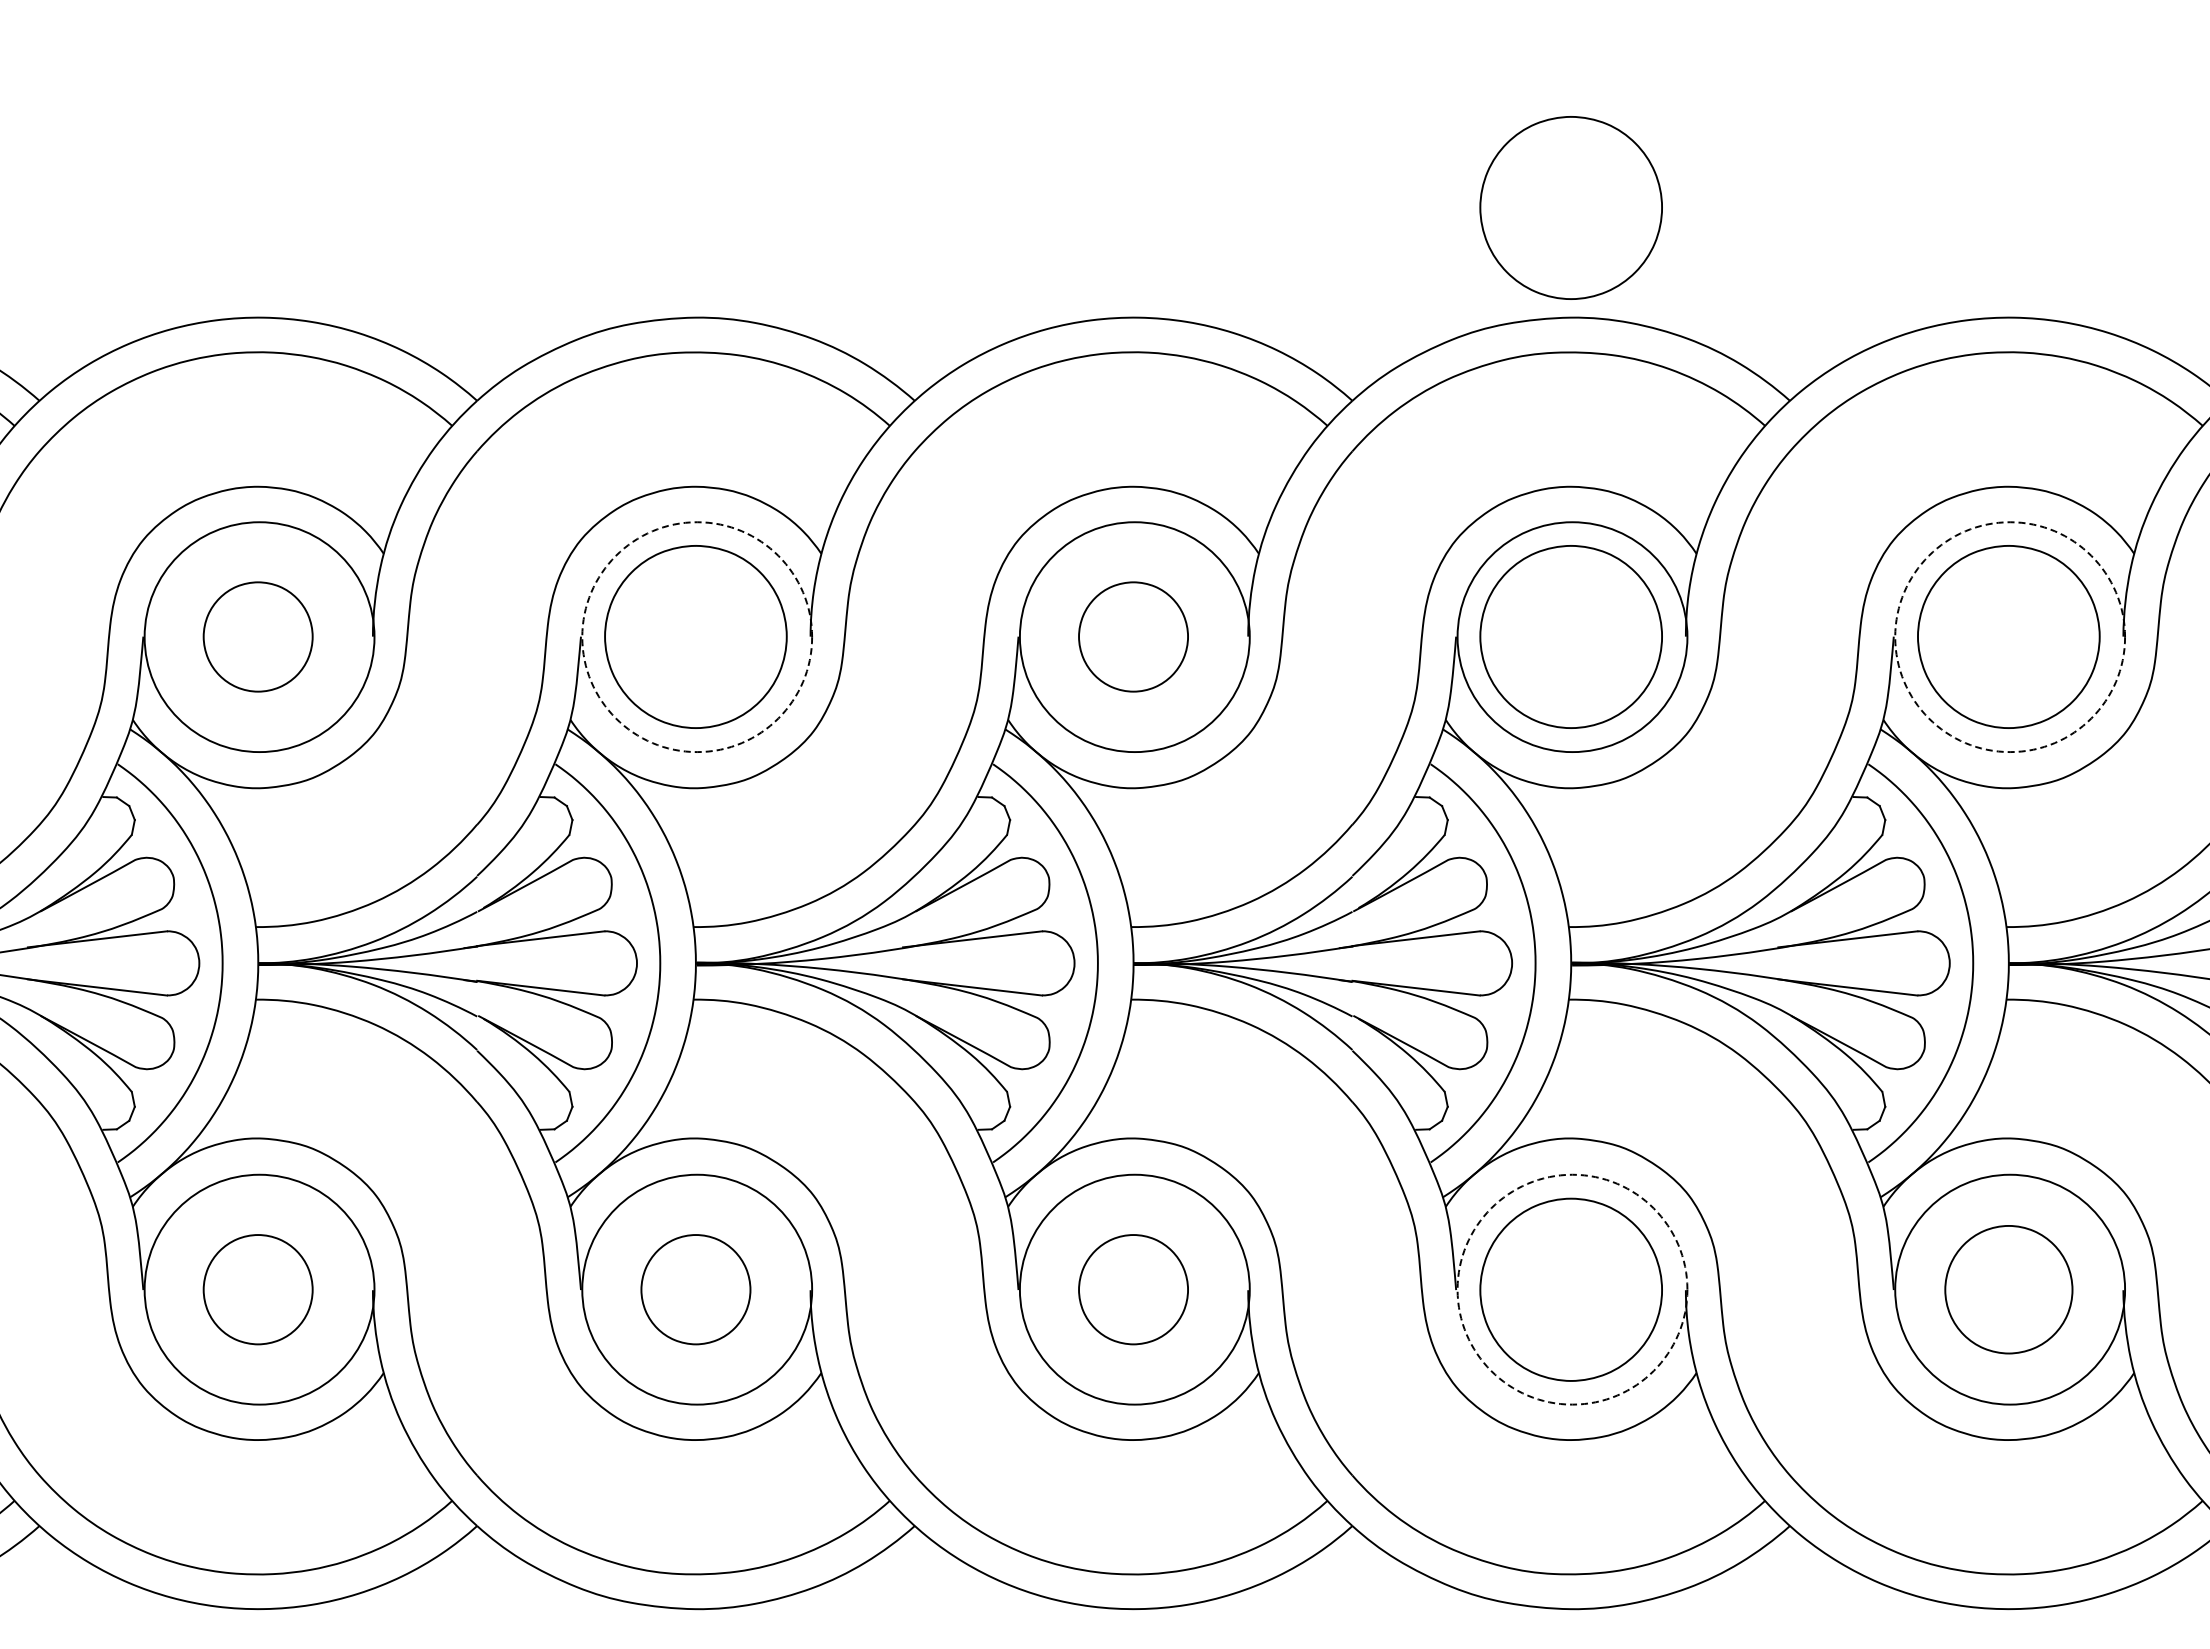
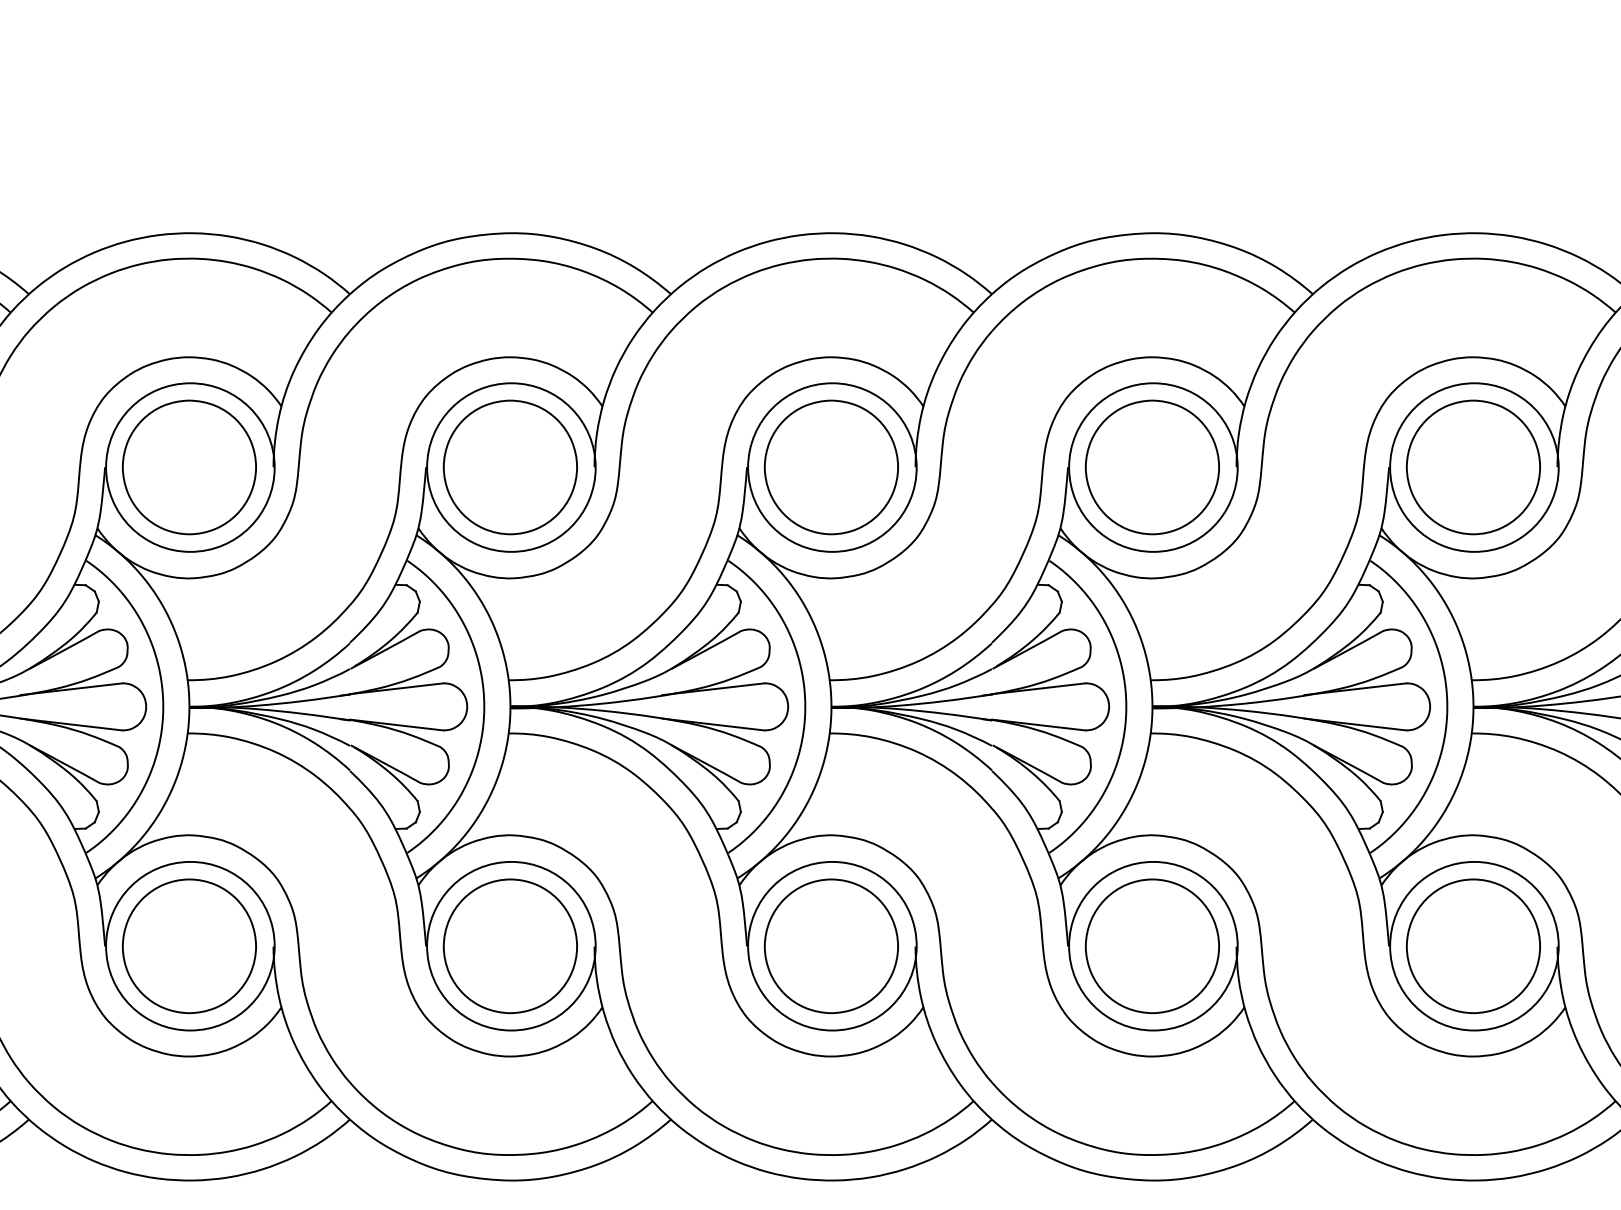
part: (1570, 207) -> (1151, 152), removed
part: (257, 636) -> (188, 467), size x1.67
part: (1133, 636) -> (831, 467), size x1.67
circle: (697, 637) -> (511, 467), dashed -> solid
circle: (2010, 637) -> (1474, 467), dashed -> solid
part: (257, 1289) -> (188, 946), size x1.67
part: (695, 1289) -> (510, 946), size x1.67
part: (1133, 1289) -> (831, 946), size x1.67
circle: (1572, 1289) -> (1153, 946), dashed -> solid
part: (2008, 1289) -> (1473, 946), size x1.43

